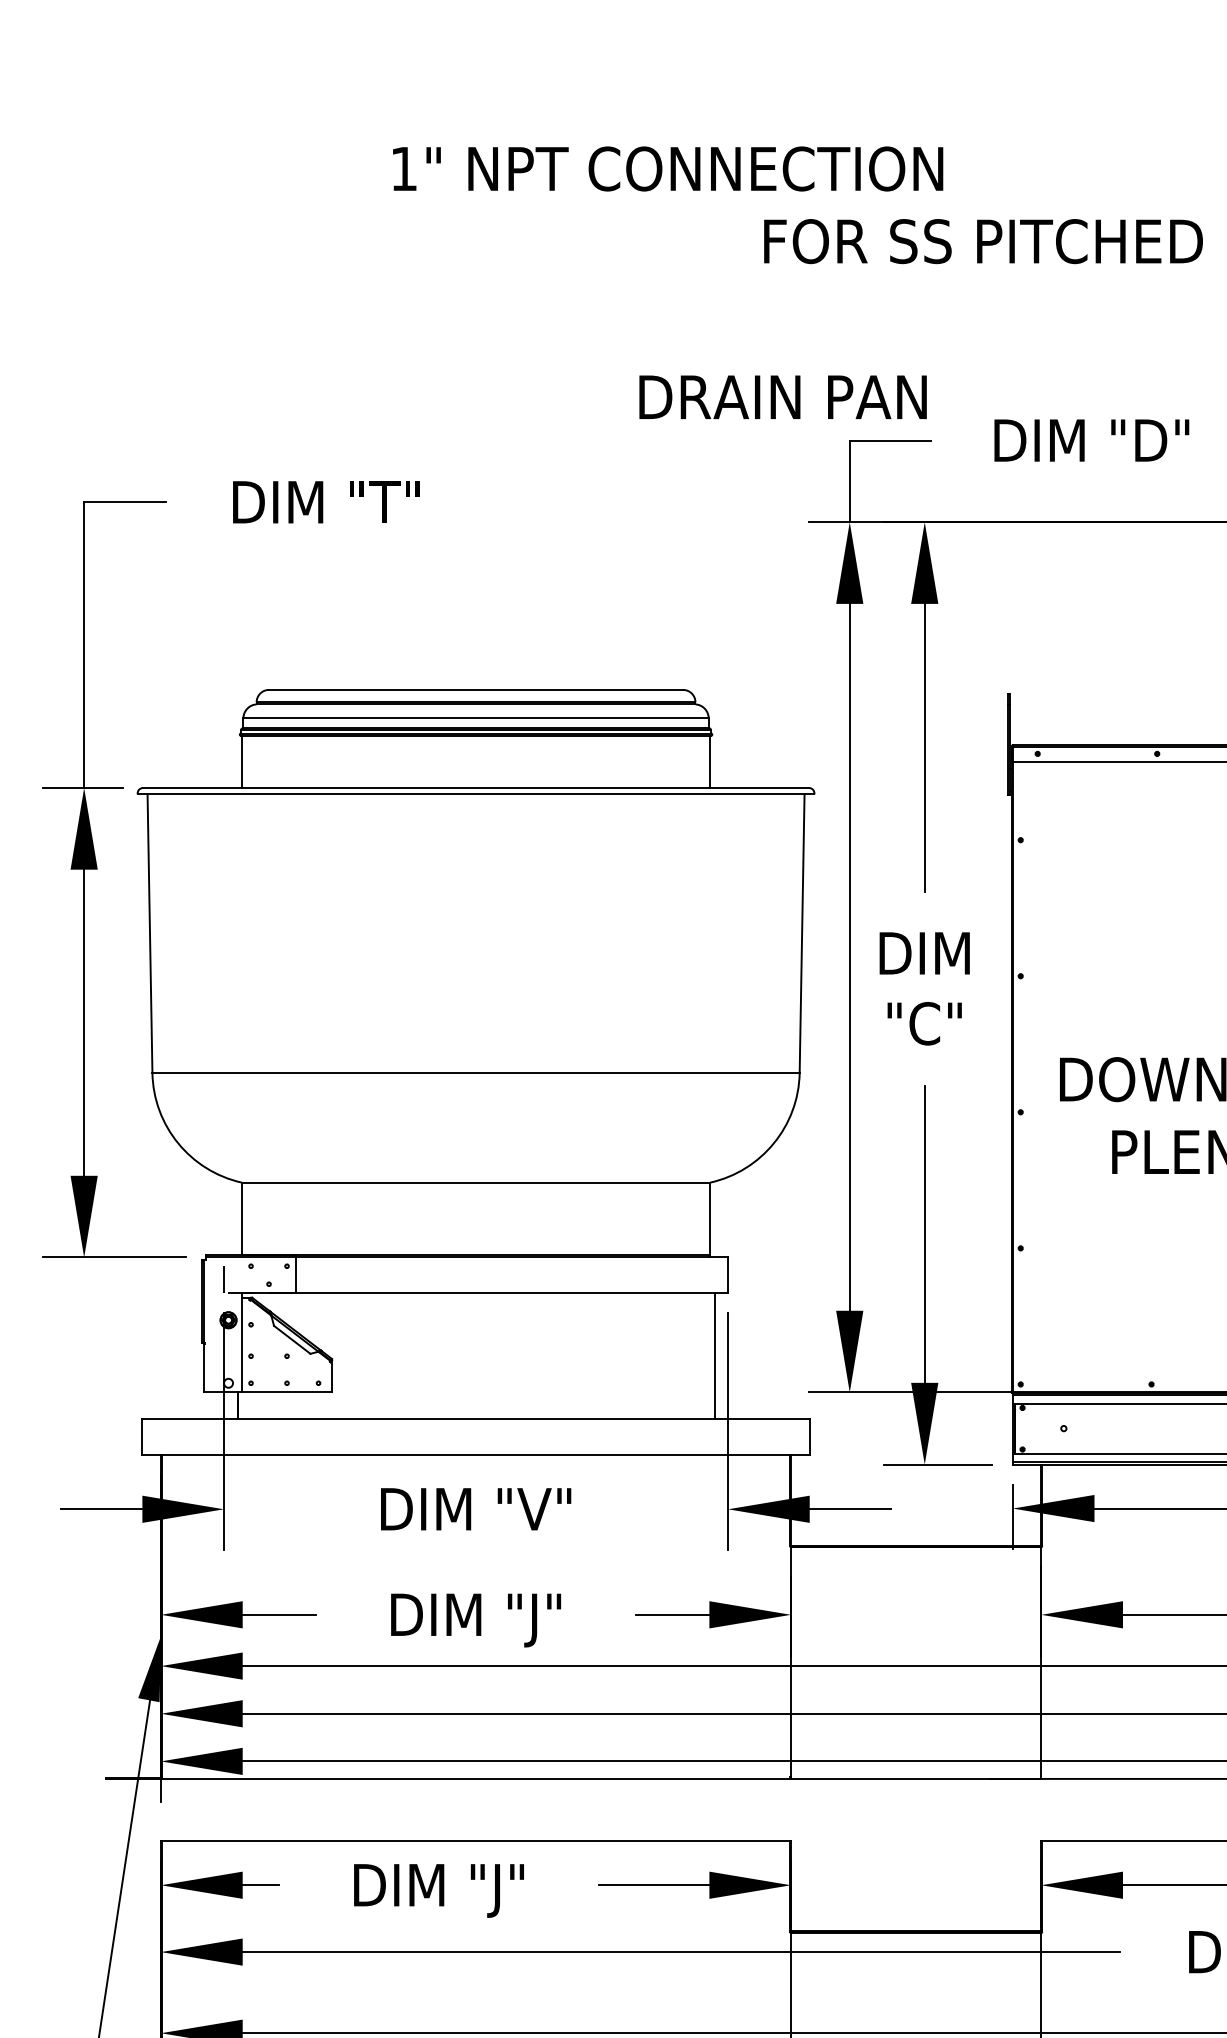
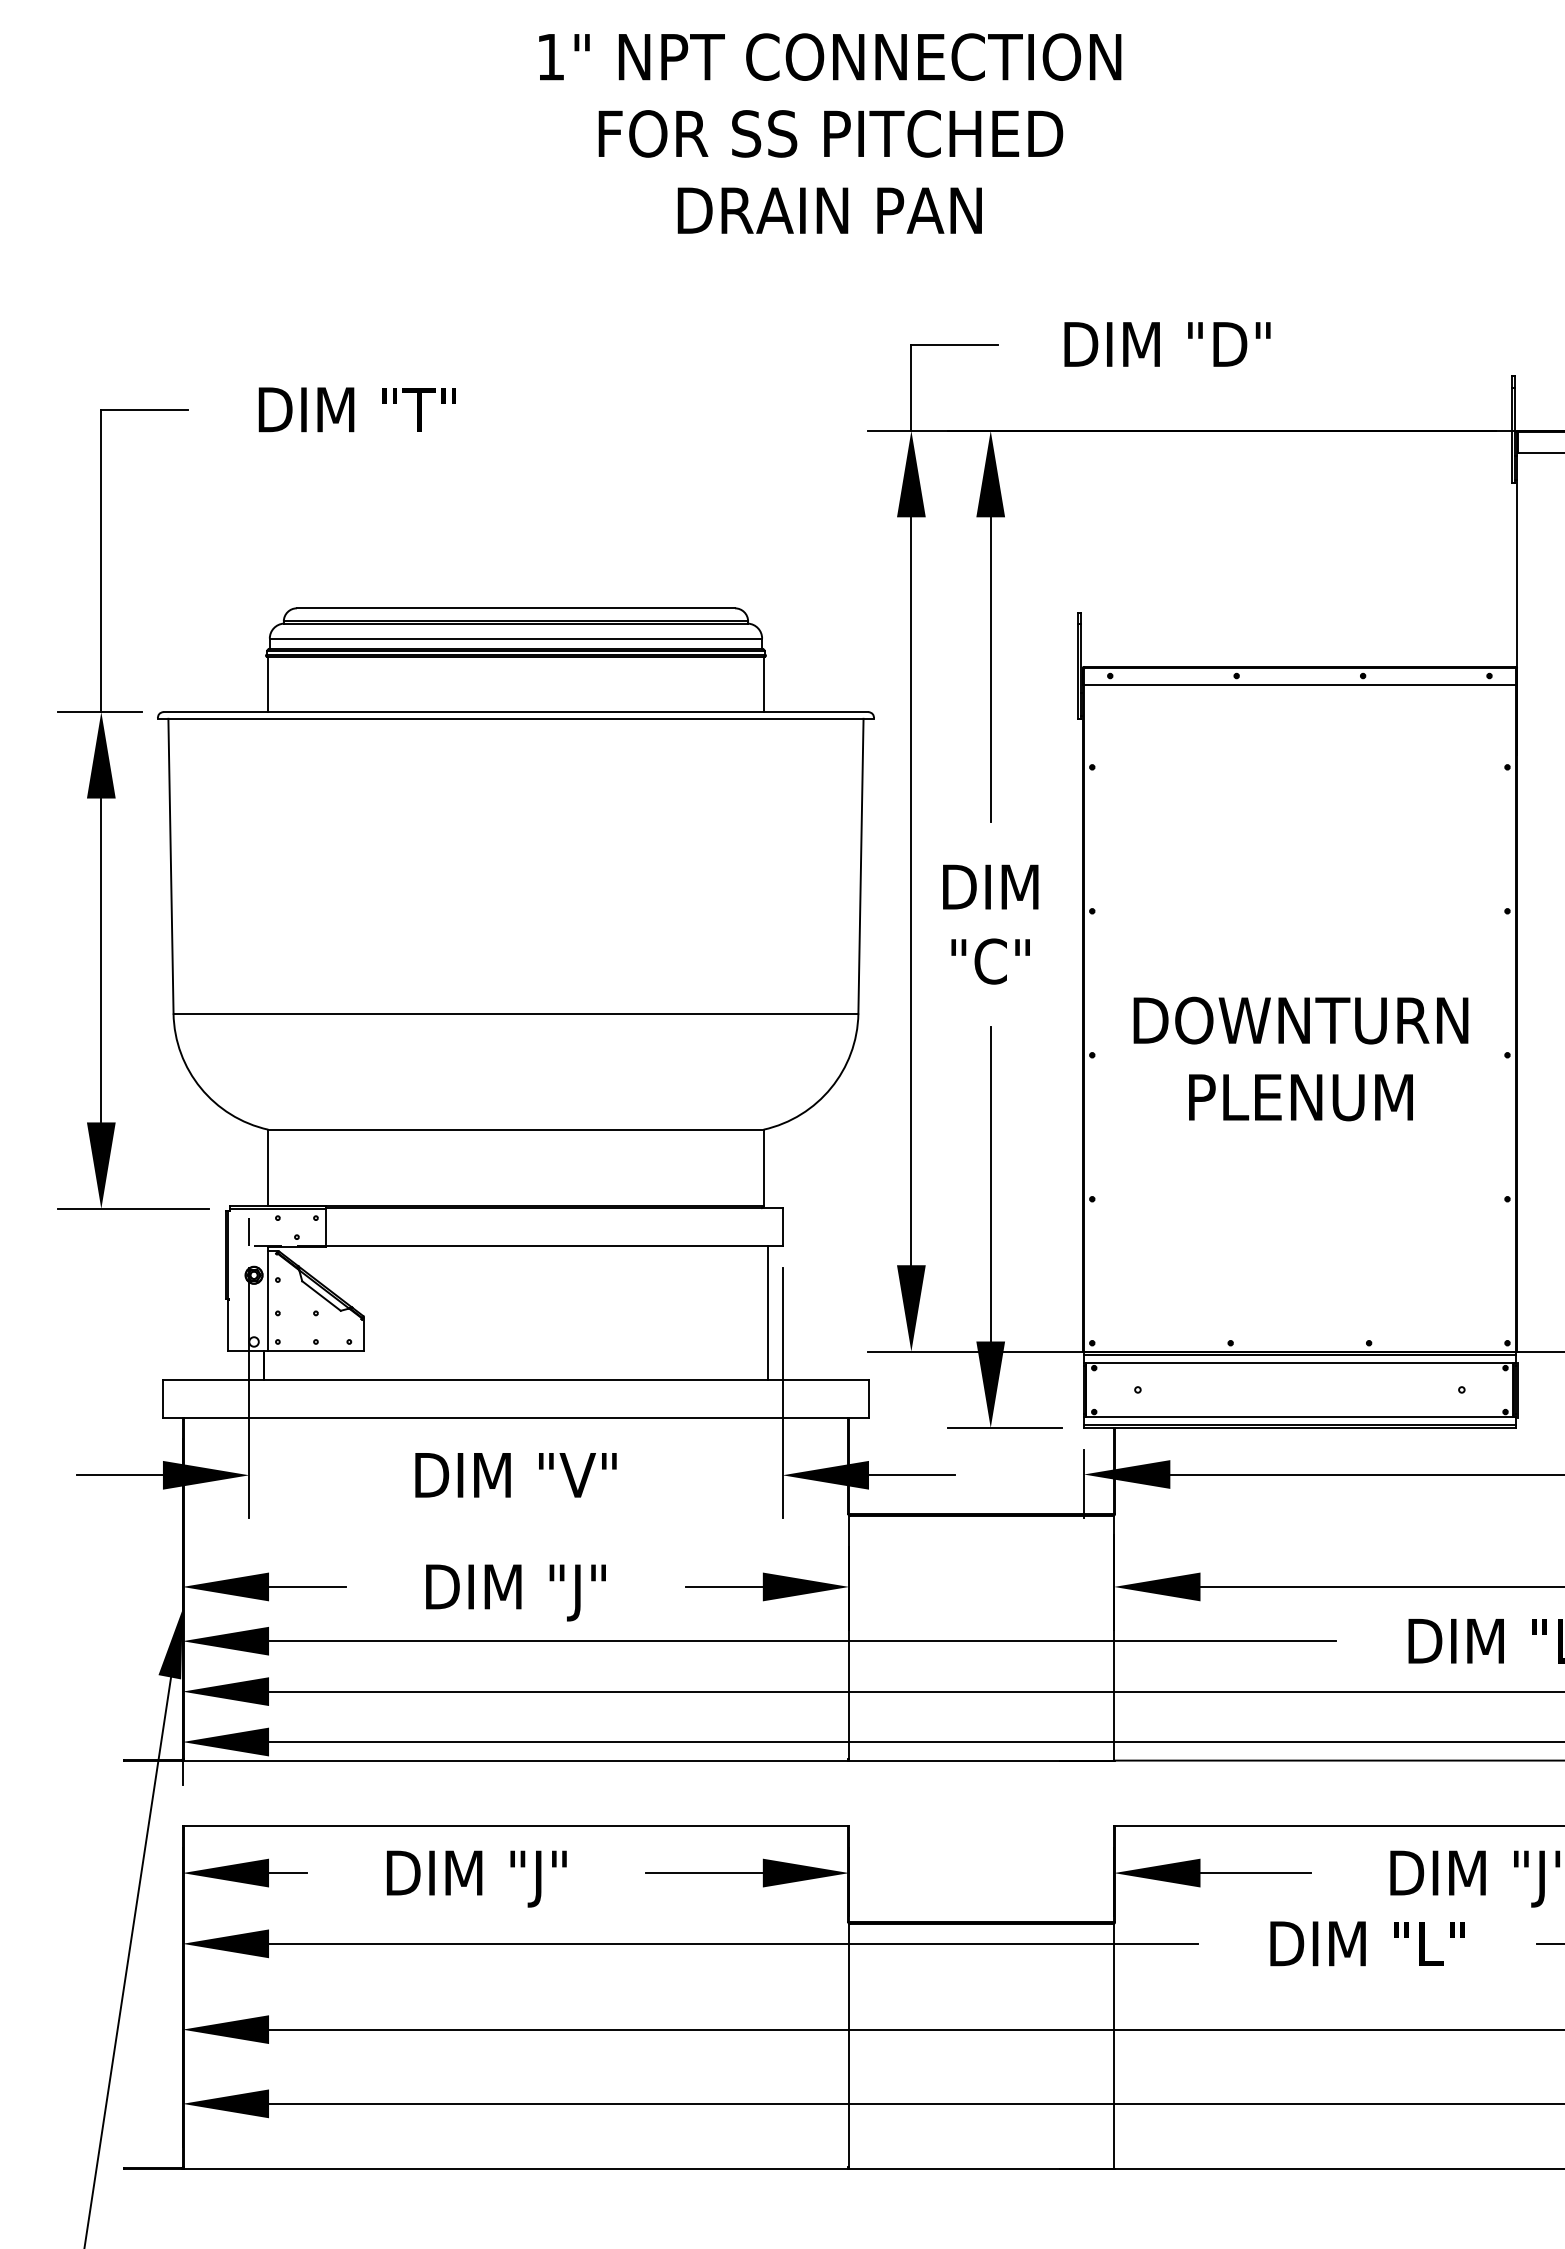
text: (668, 168) -> (830, 56), moved
text: (983, 241) -> (830, 133), moved
text: (782, 397) -> (829, 210), moved

